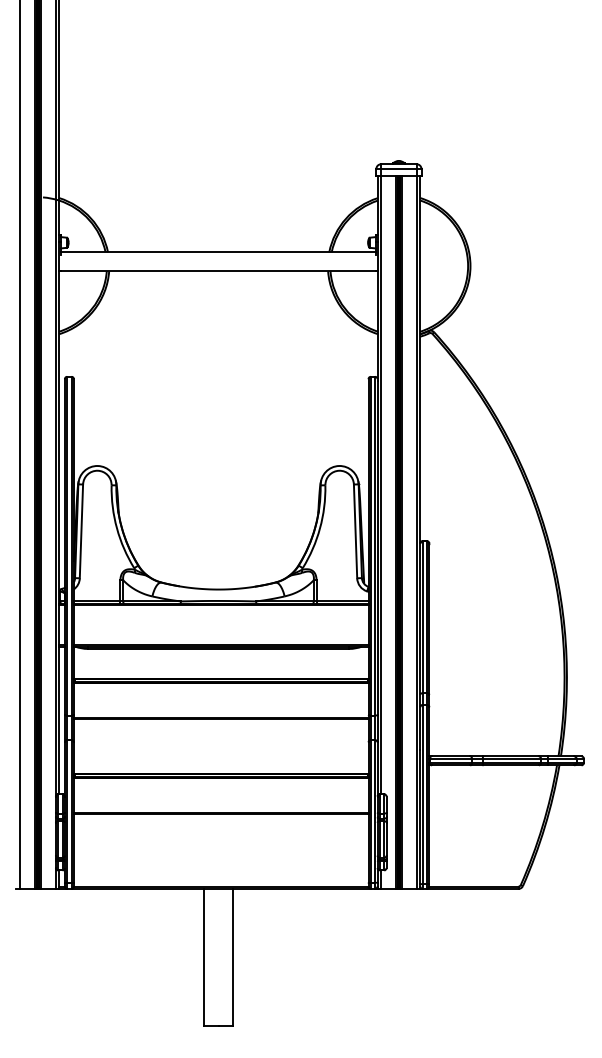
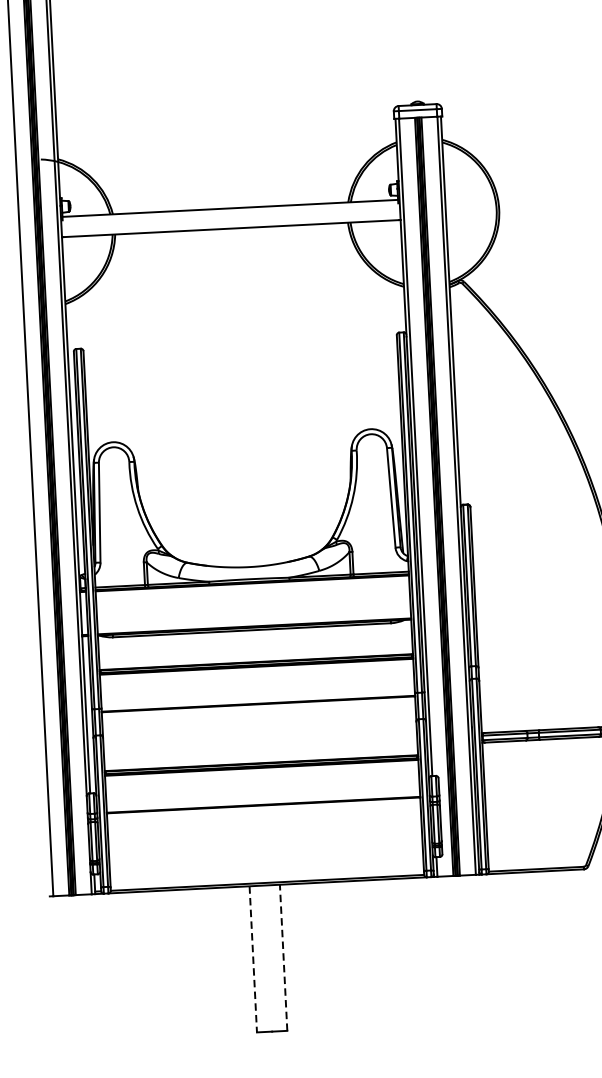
line: (204, 957) -> (253, 959), solid -> dashed
line: (232, 957) -> (283, 957), solid -> dashed

